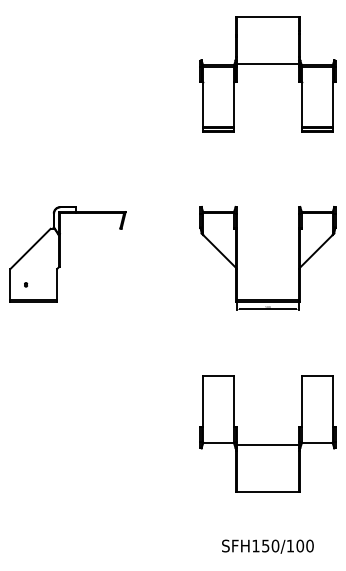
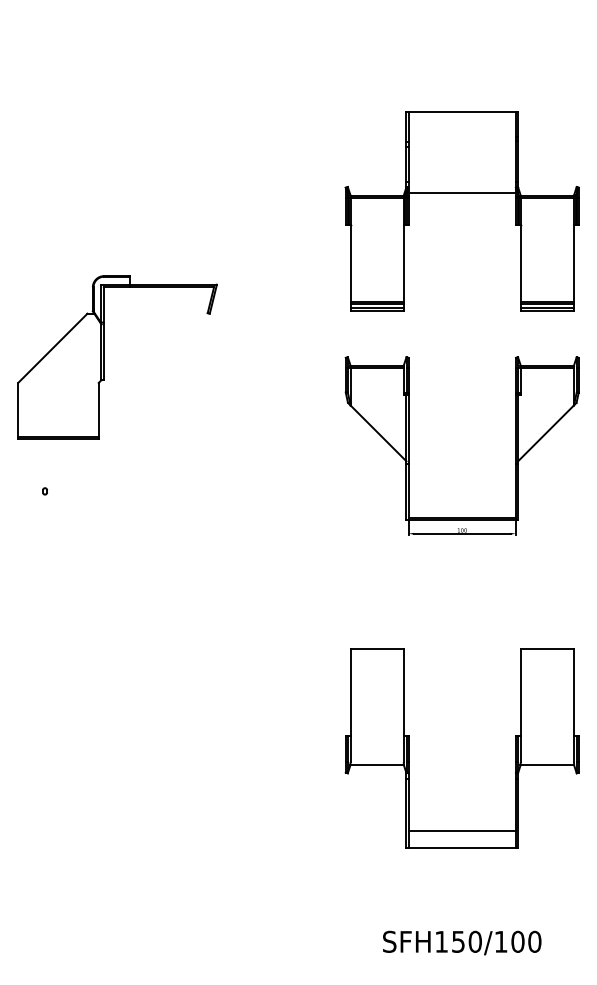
part: (267, 64) -> (461, 194), moved
part: (60, 254) -> (104, 357), moved
line: (267, 444) -> (461, 830), moved

